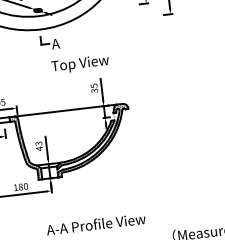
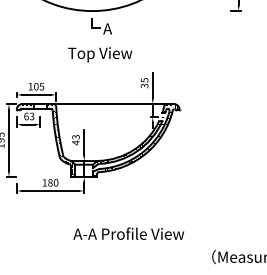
text: (80, 64) -> (100, 54), moved

